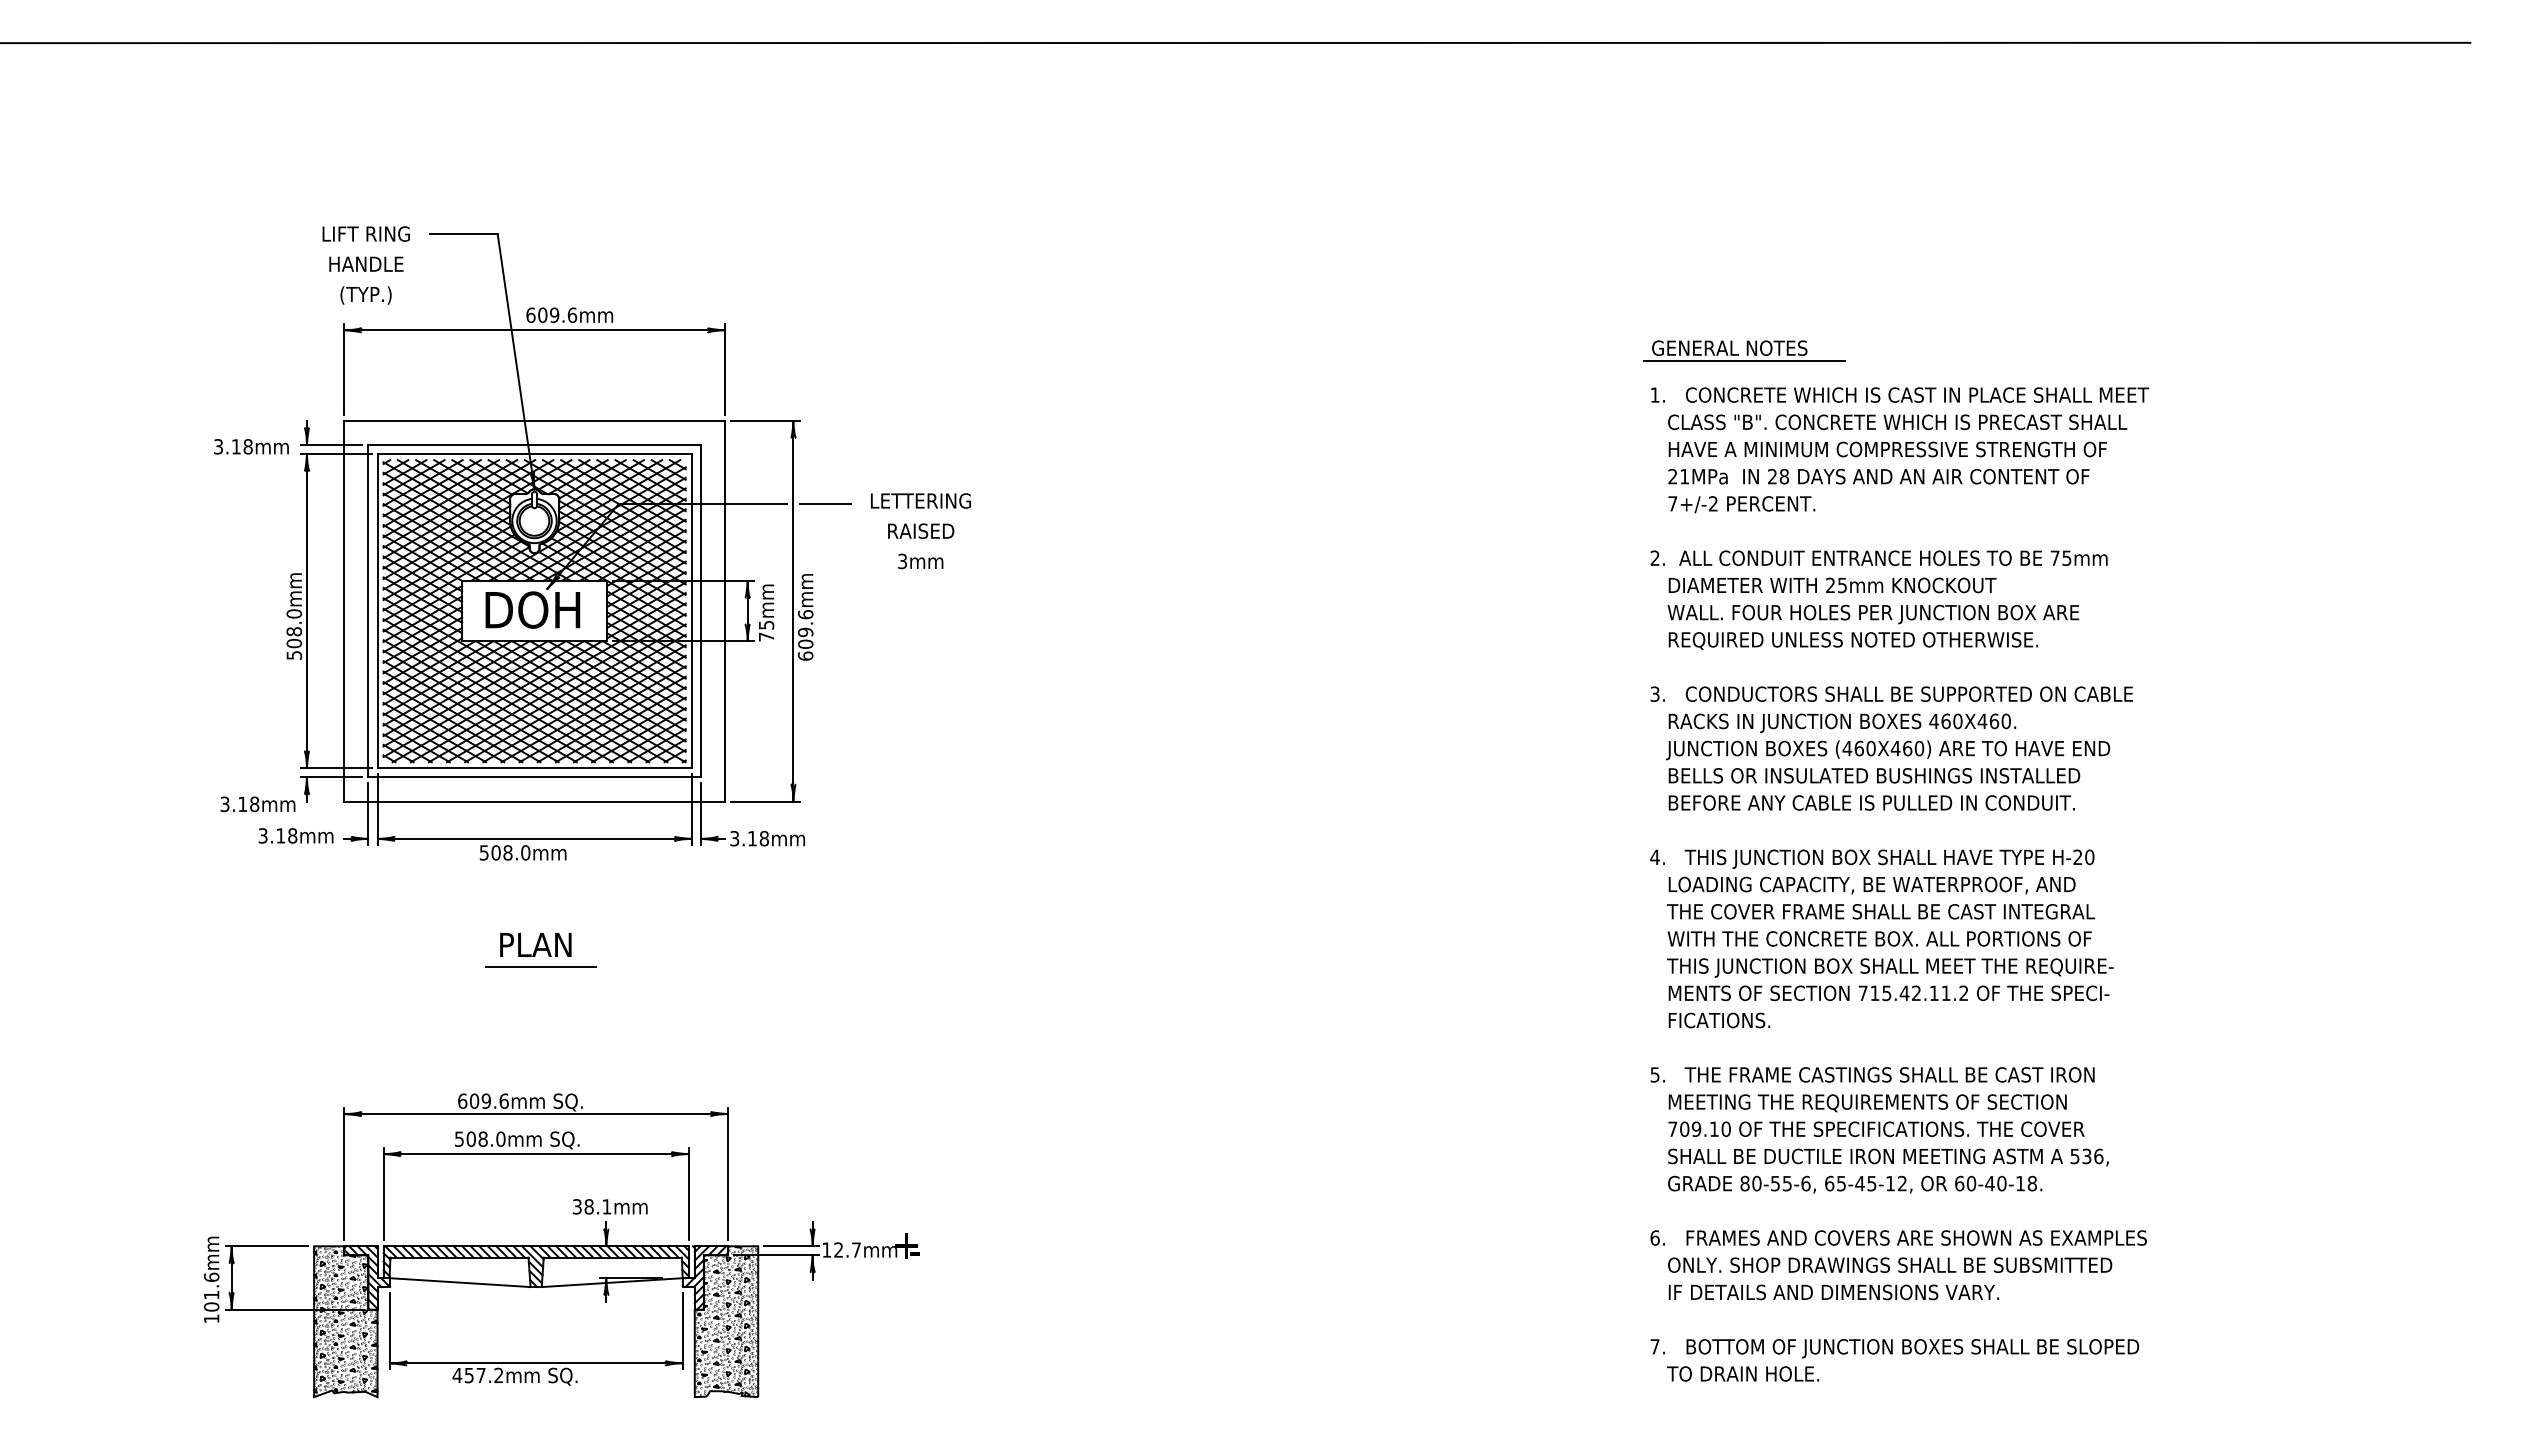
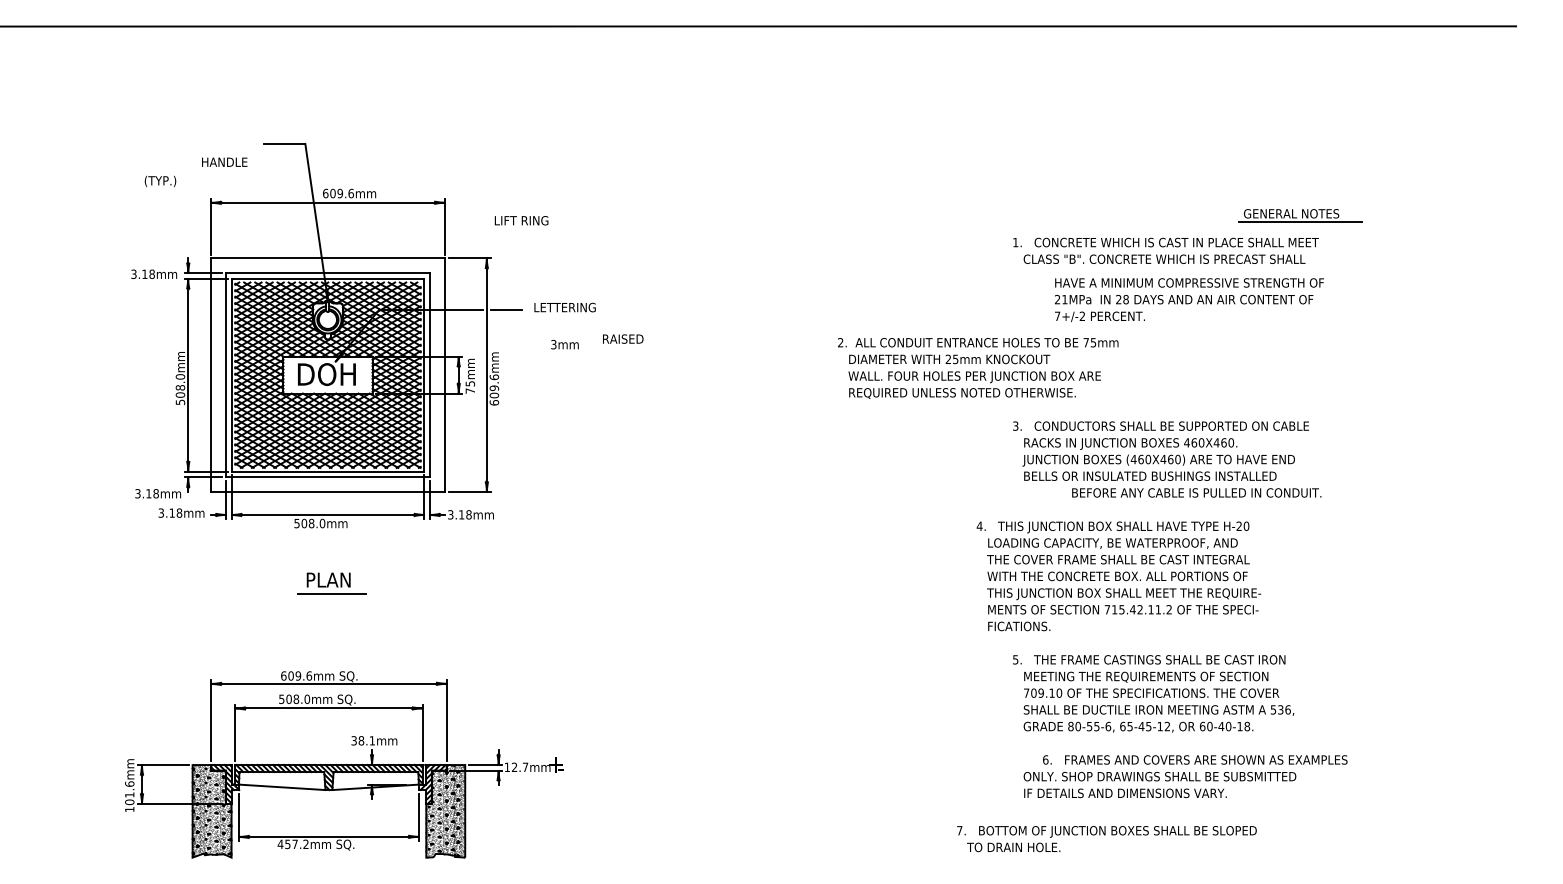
text: (366, 233) -> (521, 220), moved
text: (366, 293) -> (160, 180), moved
part: (1744, 350) -> (1300, 215), moved
text: (1887, 478) -> (1189, 300), moved
text: (921, 530) -> (623, 338), moved
text: (1879, 600) -> (978, 368), moved
text: (1871, 802) -> (1196, 492), moved
text: (1881, 939) -> (1118, 576), moved
text: (1899, 1237) -> (1195, 759), moved
text: (1894, 1361) -> (1106, 839), moved

